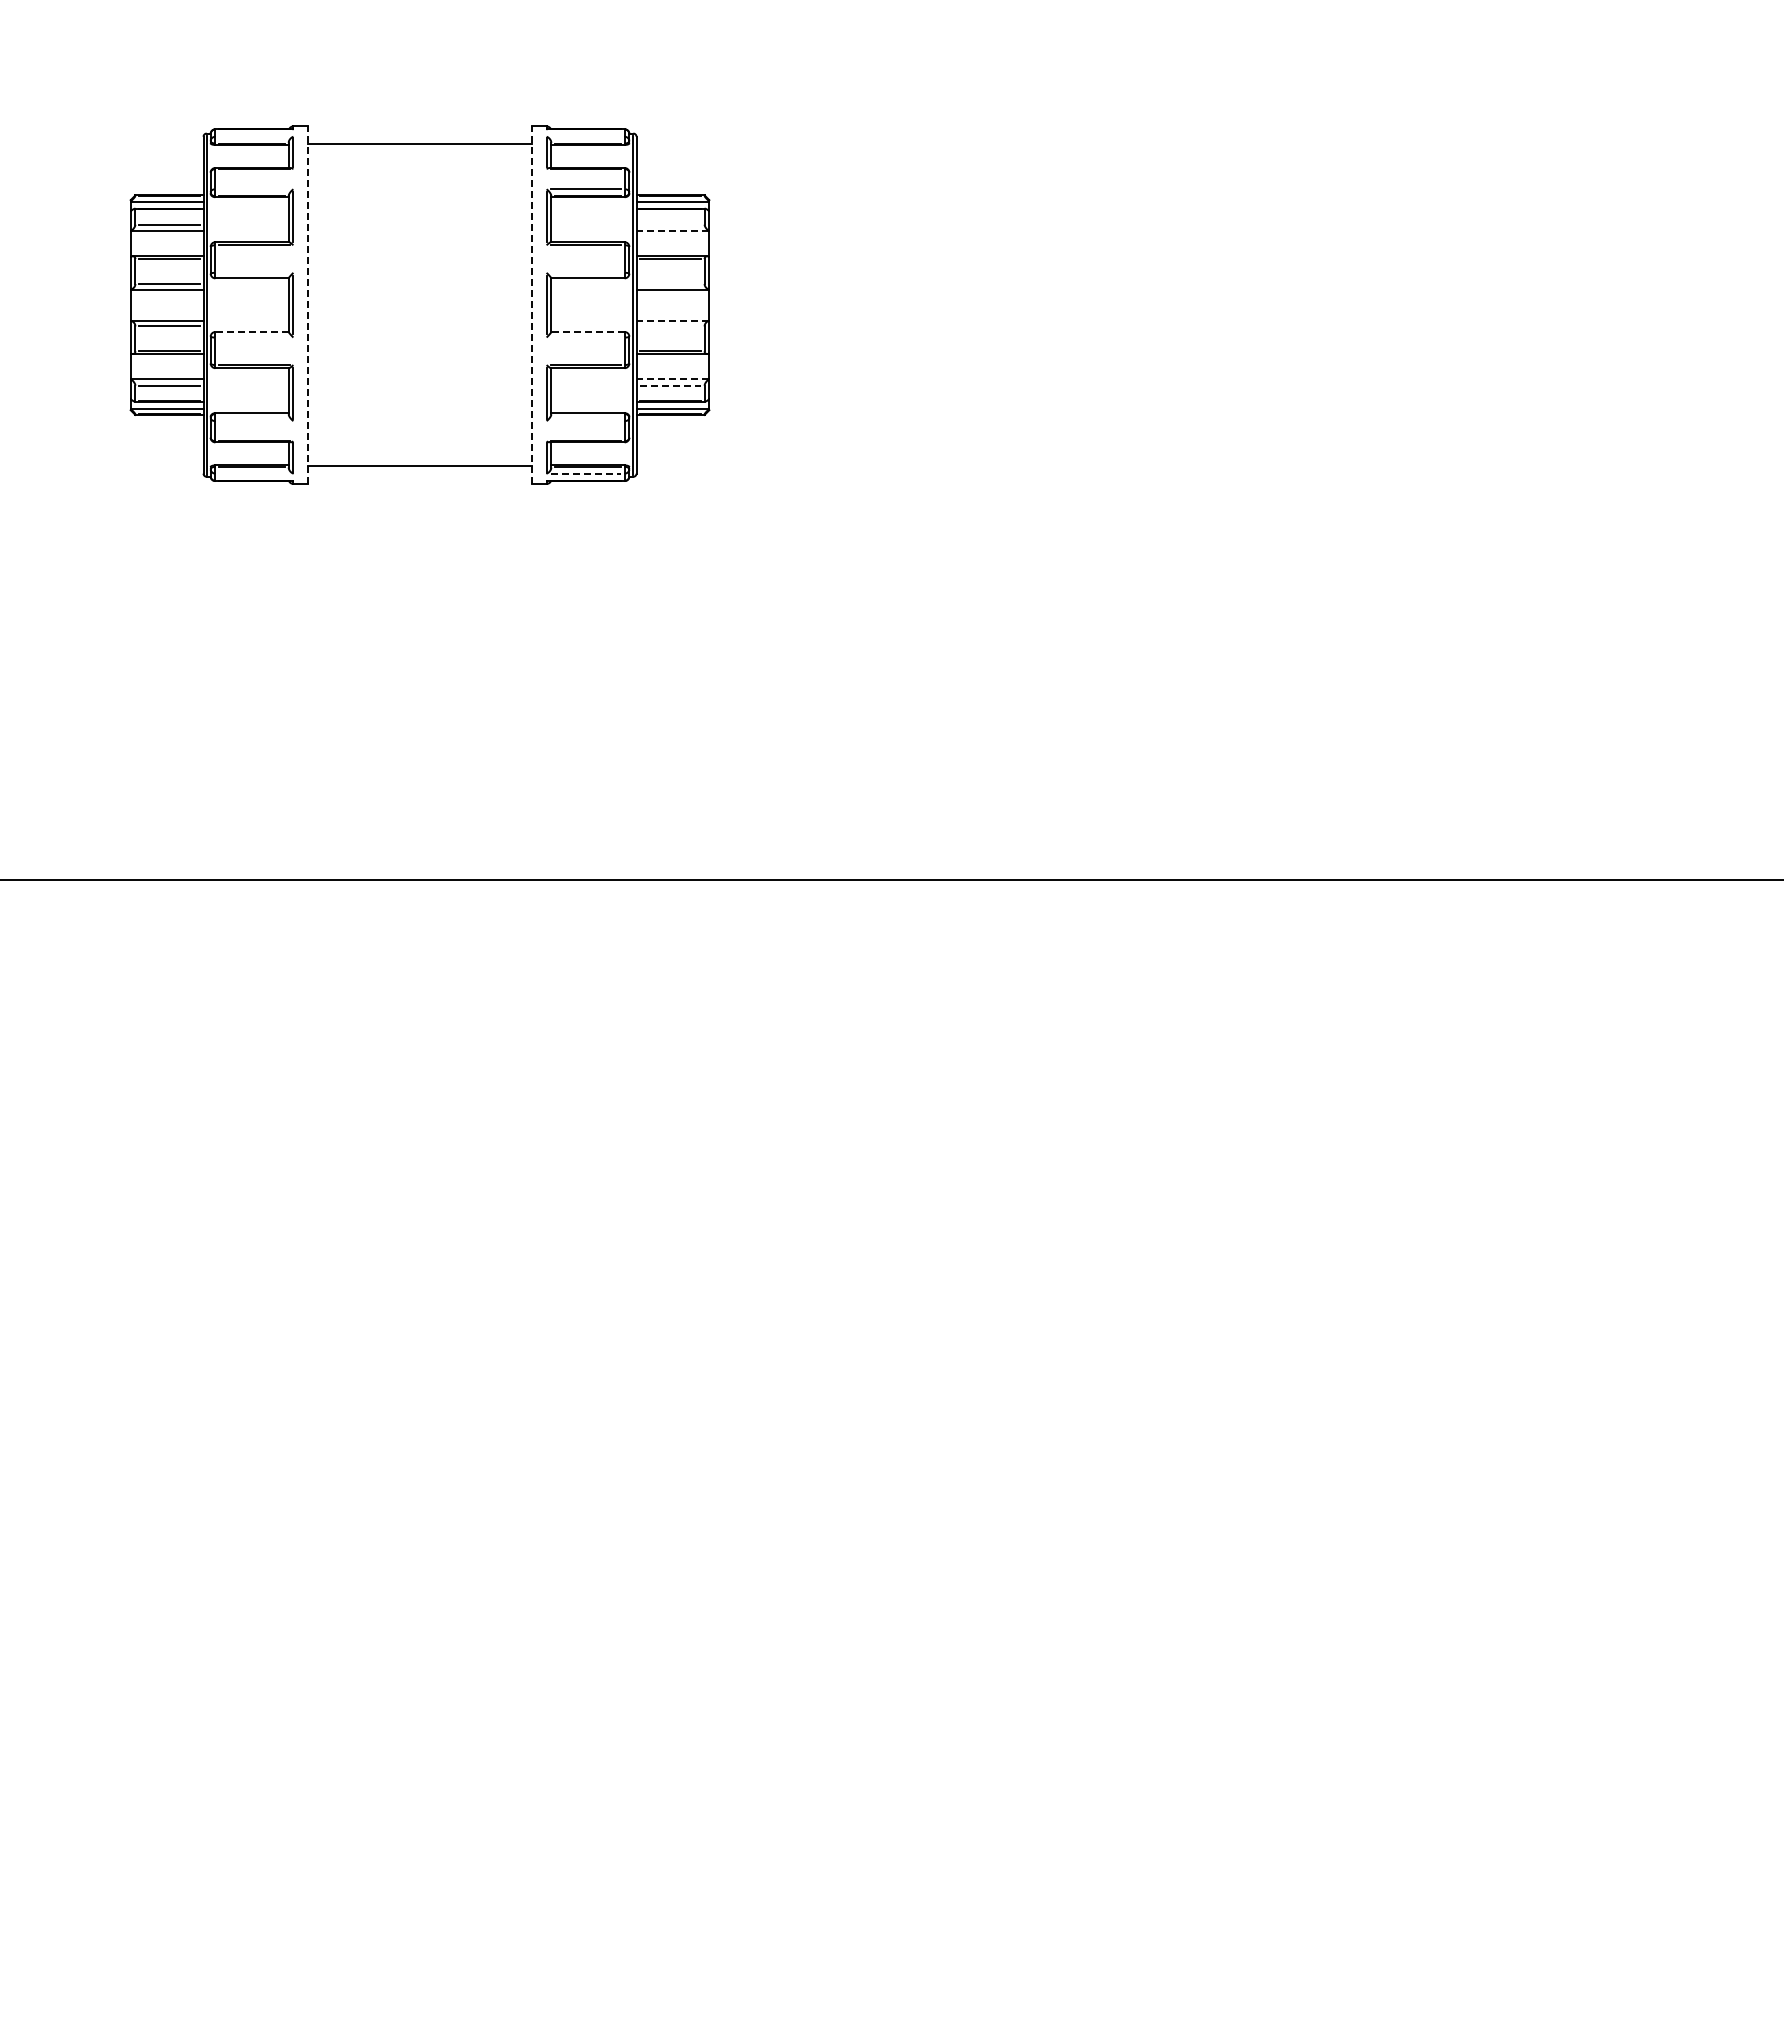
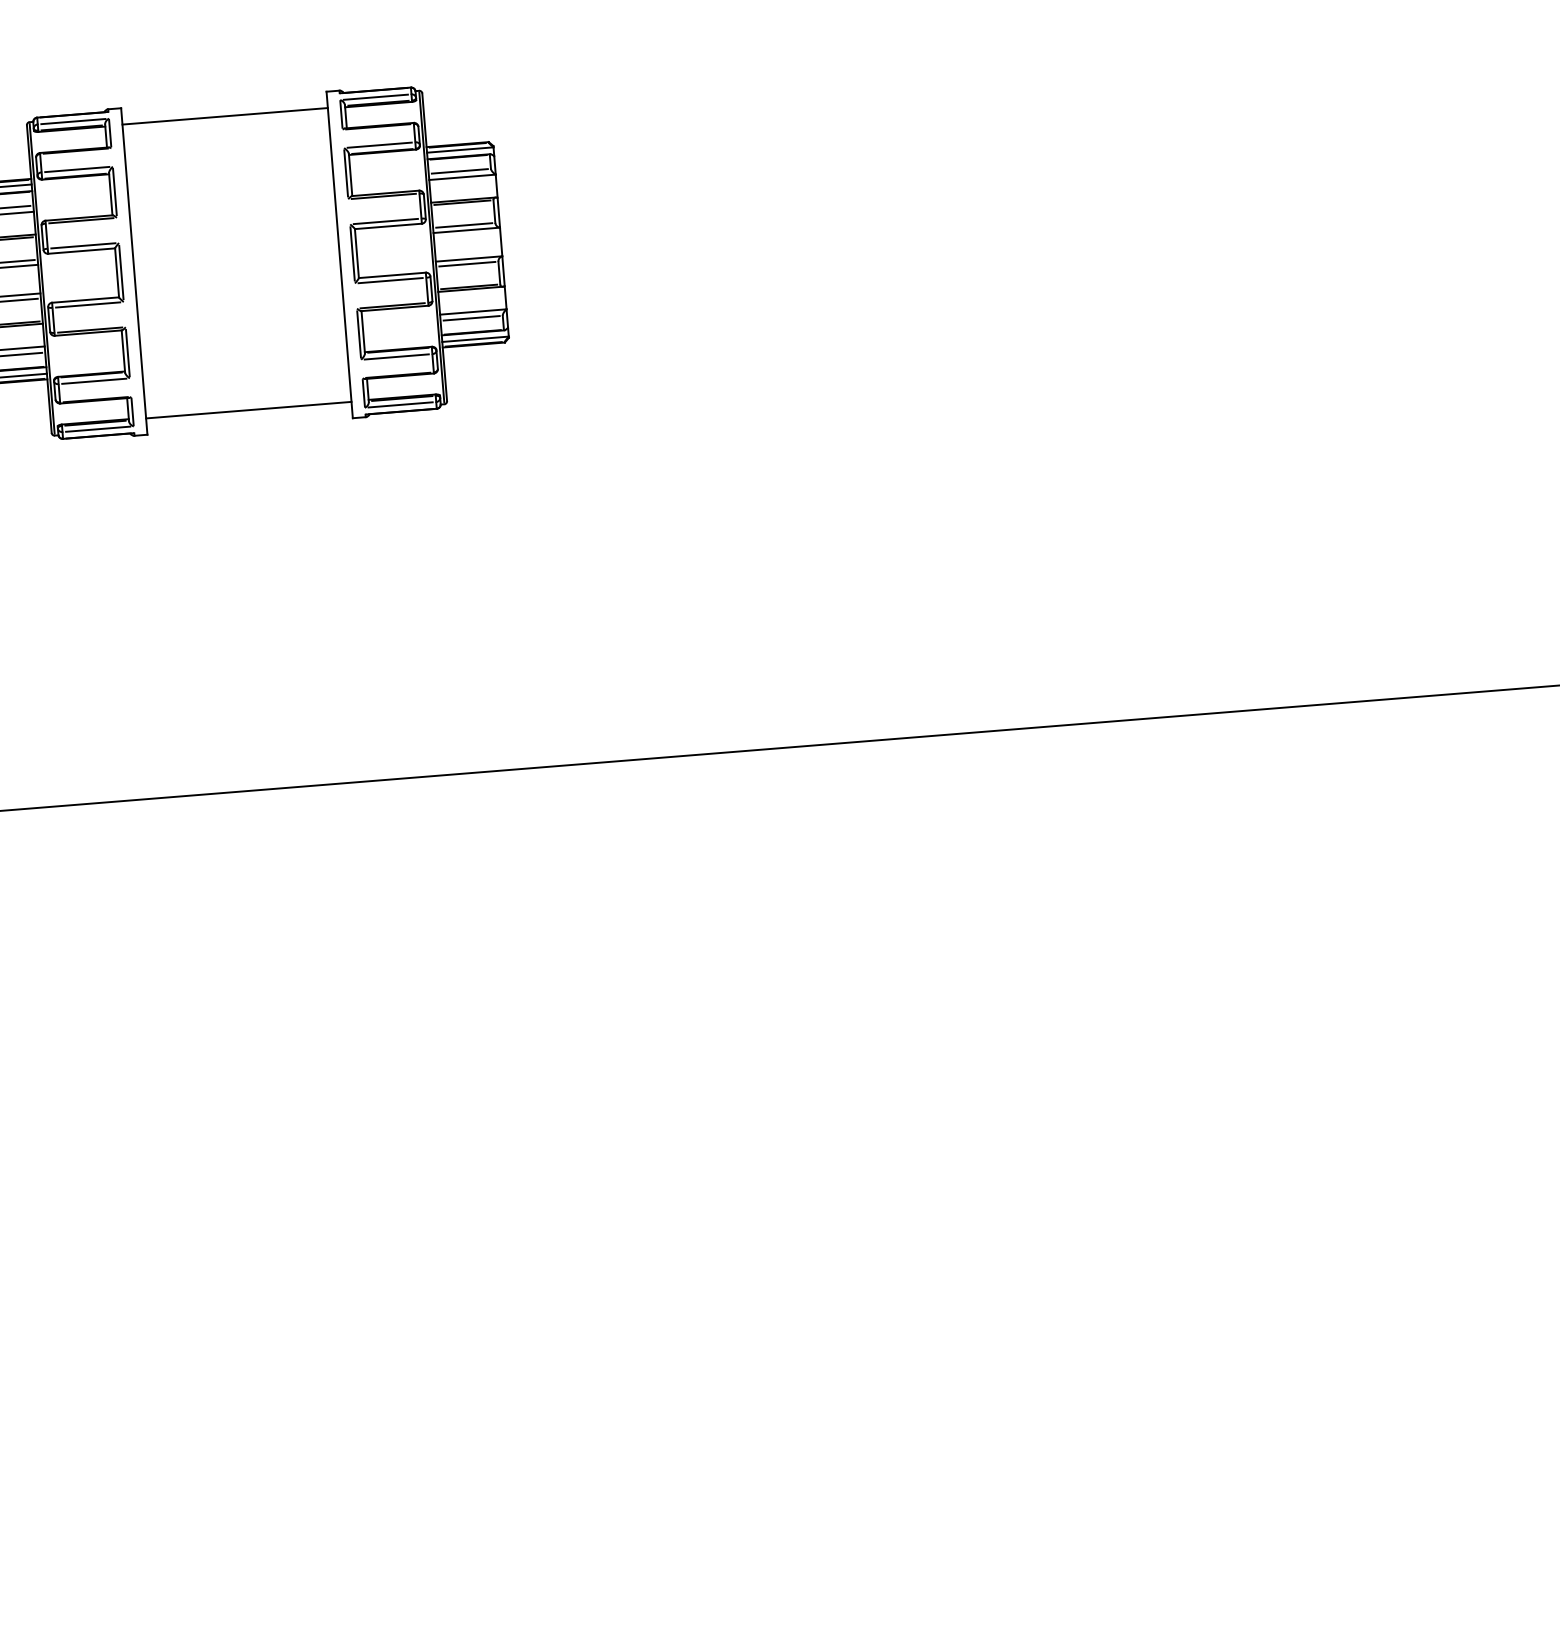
line: (254, 136) -> (73, 121), added
line: (585, 136) -> (375, 97), added
line: (254, 189) -> (77, 169), added
line: (670, 224) -> (459, 171), added
line: (672, 231) -> (462, 177), dashed -> solid
line: (254, 272) -> (83, 245), added
line: (585, 272) -> (385, 221), added
line: (670, 283) -> (464, 225), added
line: (307, 305) -> (134, 271), dashed -> solid
line: (532, 305) -> (339, 255), dashed -> solid
line: (672, 320) -> (468, 258), dashed -> solid
line: (670, 326) -> (467, 264), added
line: (252, 332) -> (86, 300), dashed -> solid
line: (588, 332) -> (392, 275), dashed -> solid
line: (254, 337) -> (88, 304), added
line: (585, 337) -> (390, 280), added
line: (672, 378) -> (472, 311), dashed -> solid
line: (670, 385) -> (471, 318), dashed -> solid
line: (252, 414) -> (92, 375), added
line: (587, 414) -> (397, 350), added
line: (254, 421) -> (94, 381), added
line: (585, 421) -> (396, 357), added
line: (254, 473) -> (98, 429), added
line: (586, 473) -> (401, 404), dashed -> solid

